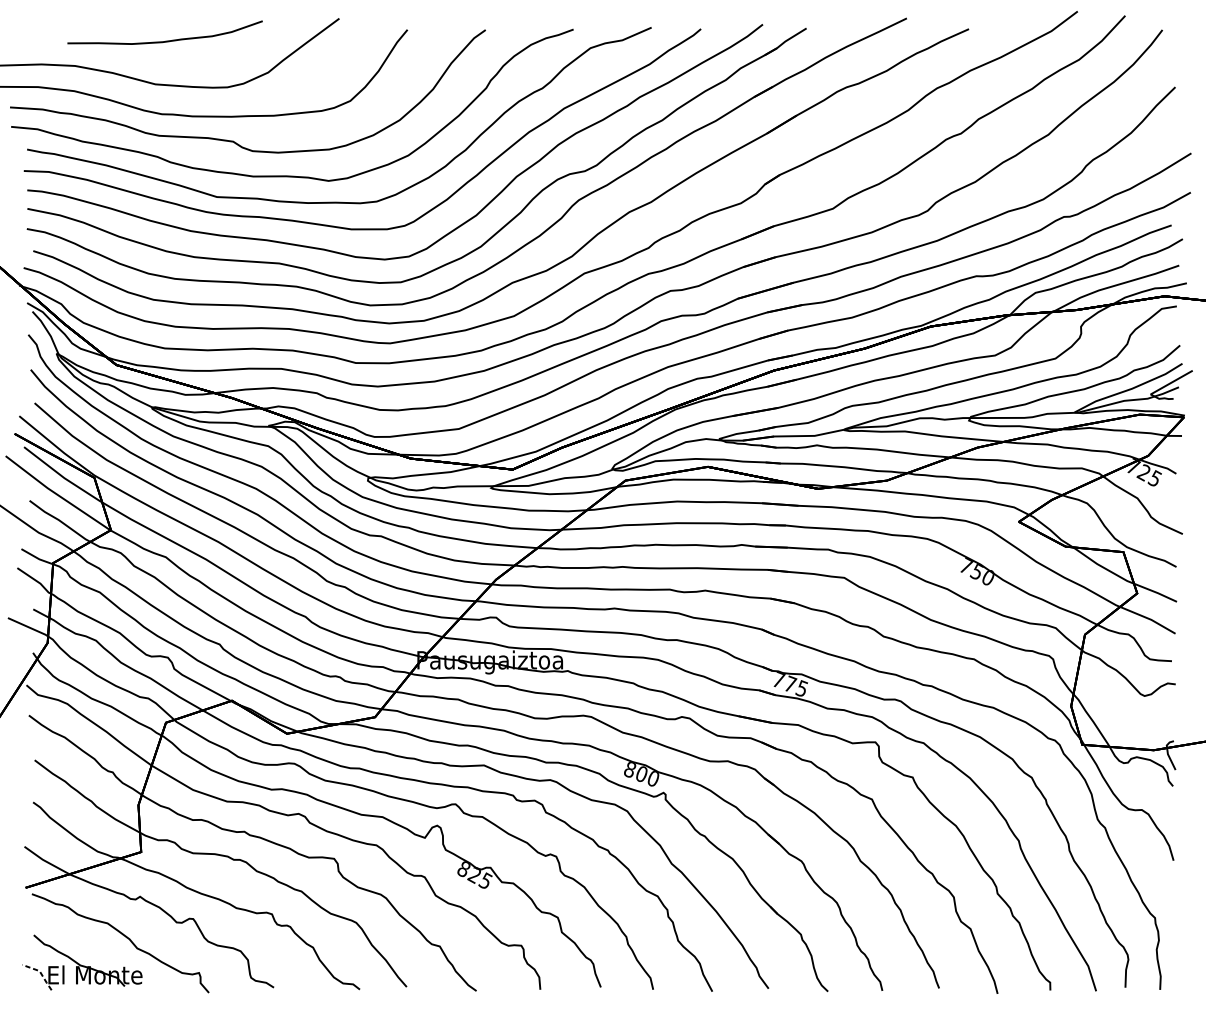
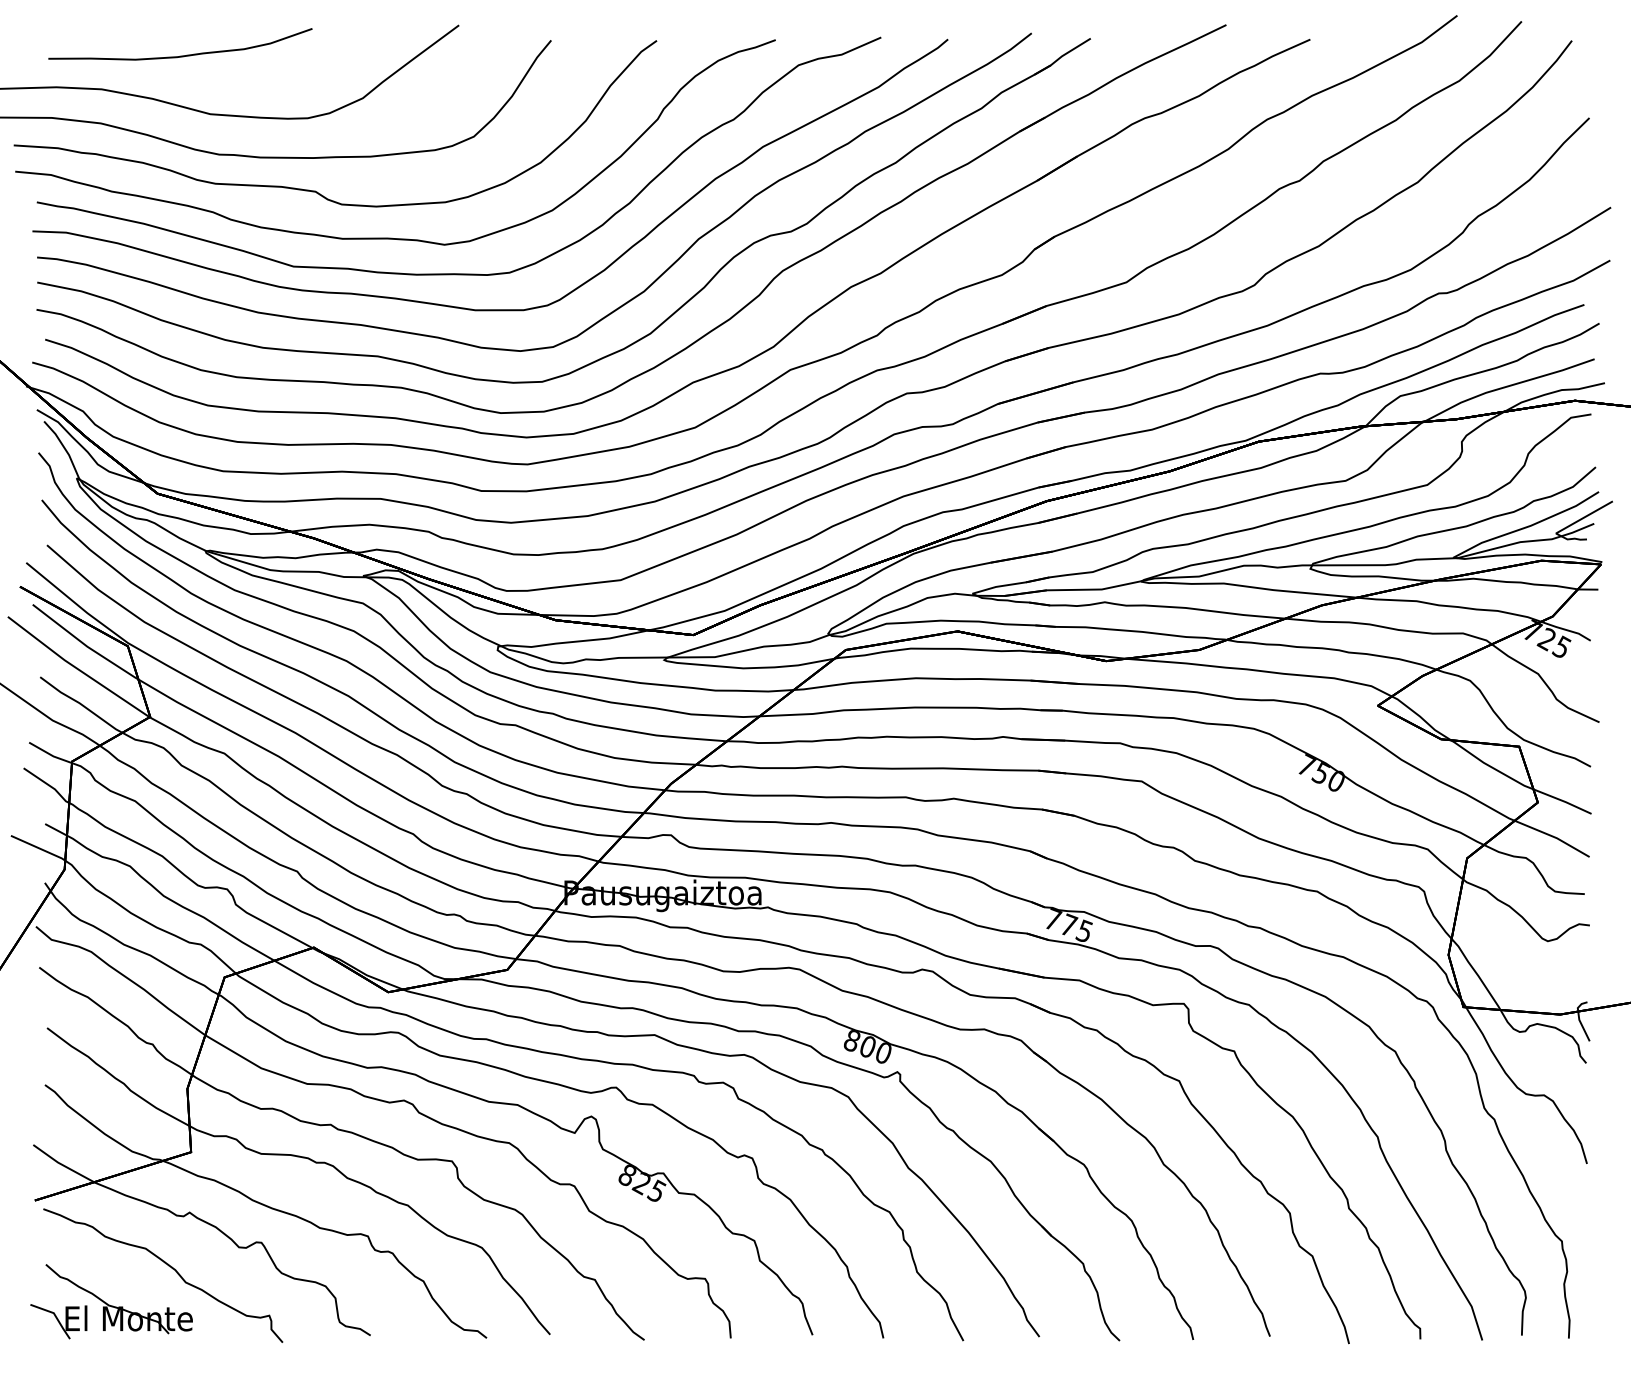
curve: (165, 40) -> (180, 55), moved
line: (40, 972) -> (55, 1315), dashed -> solid

